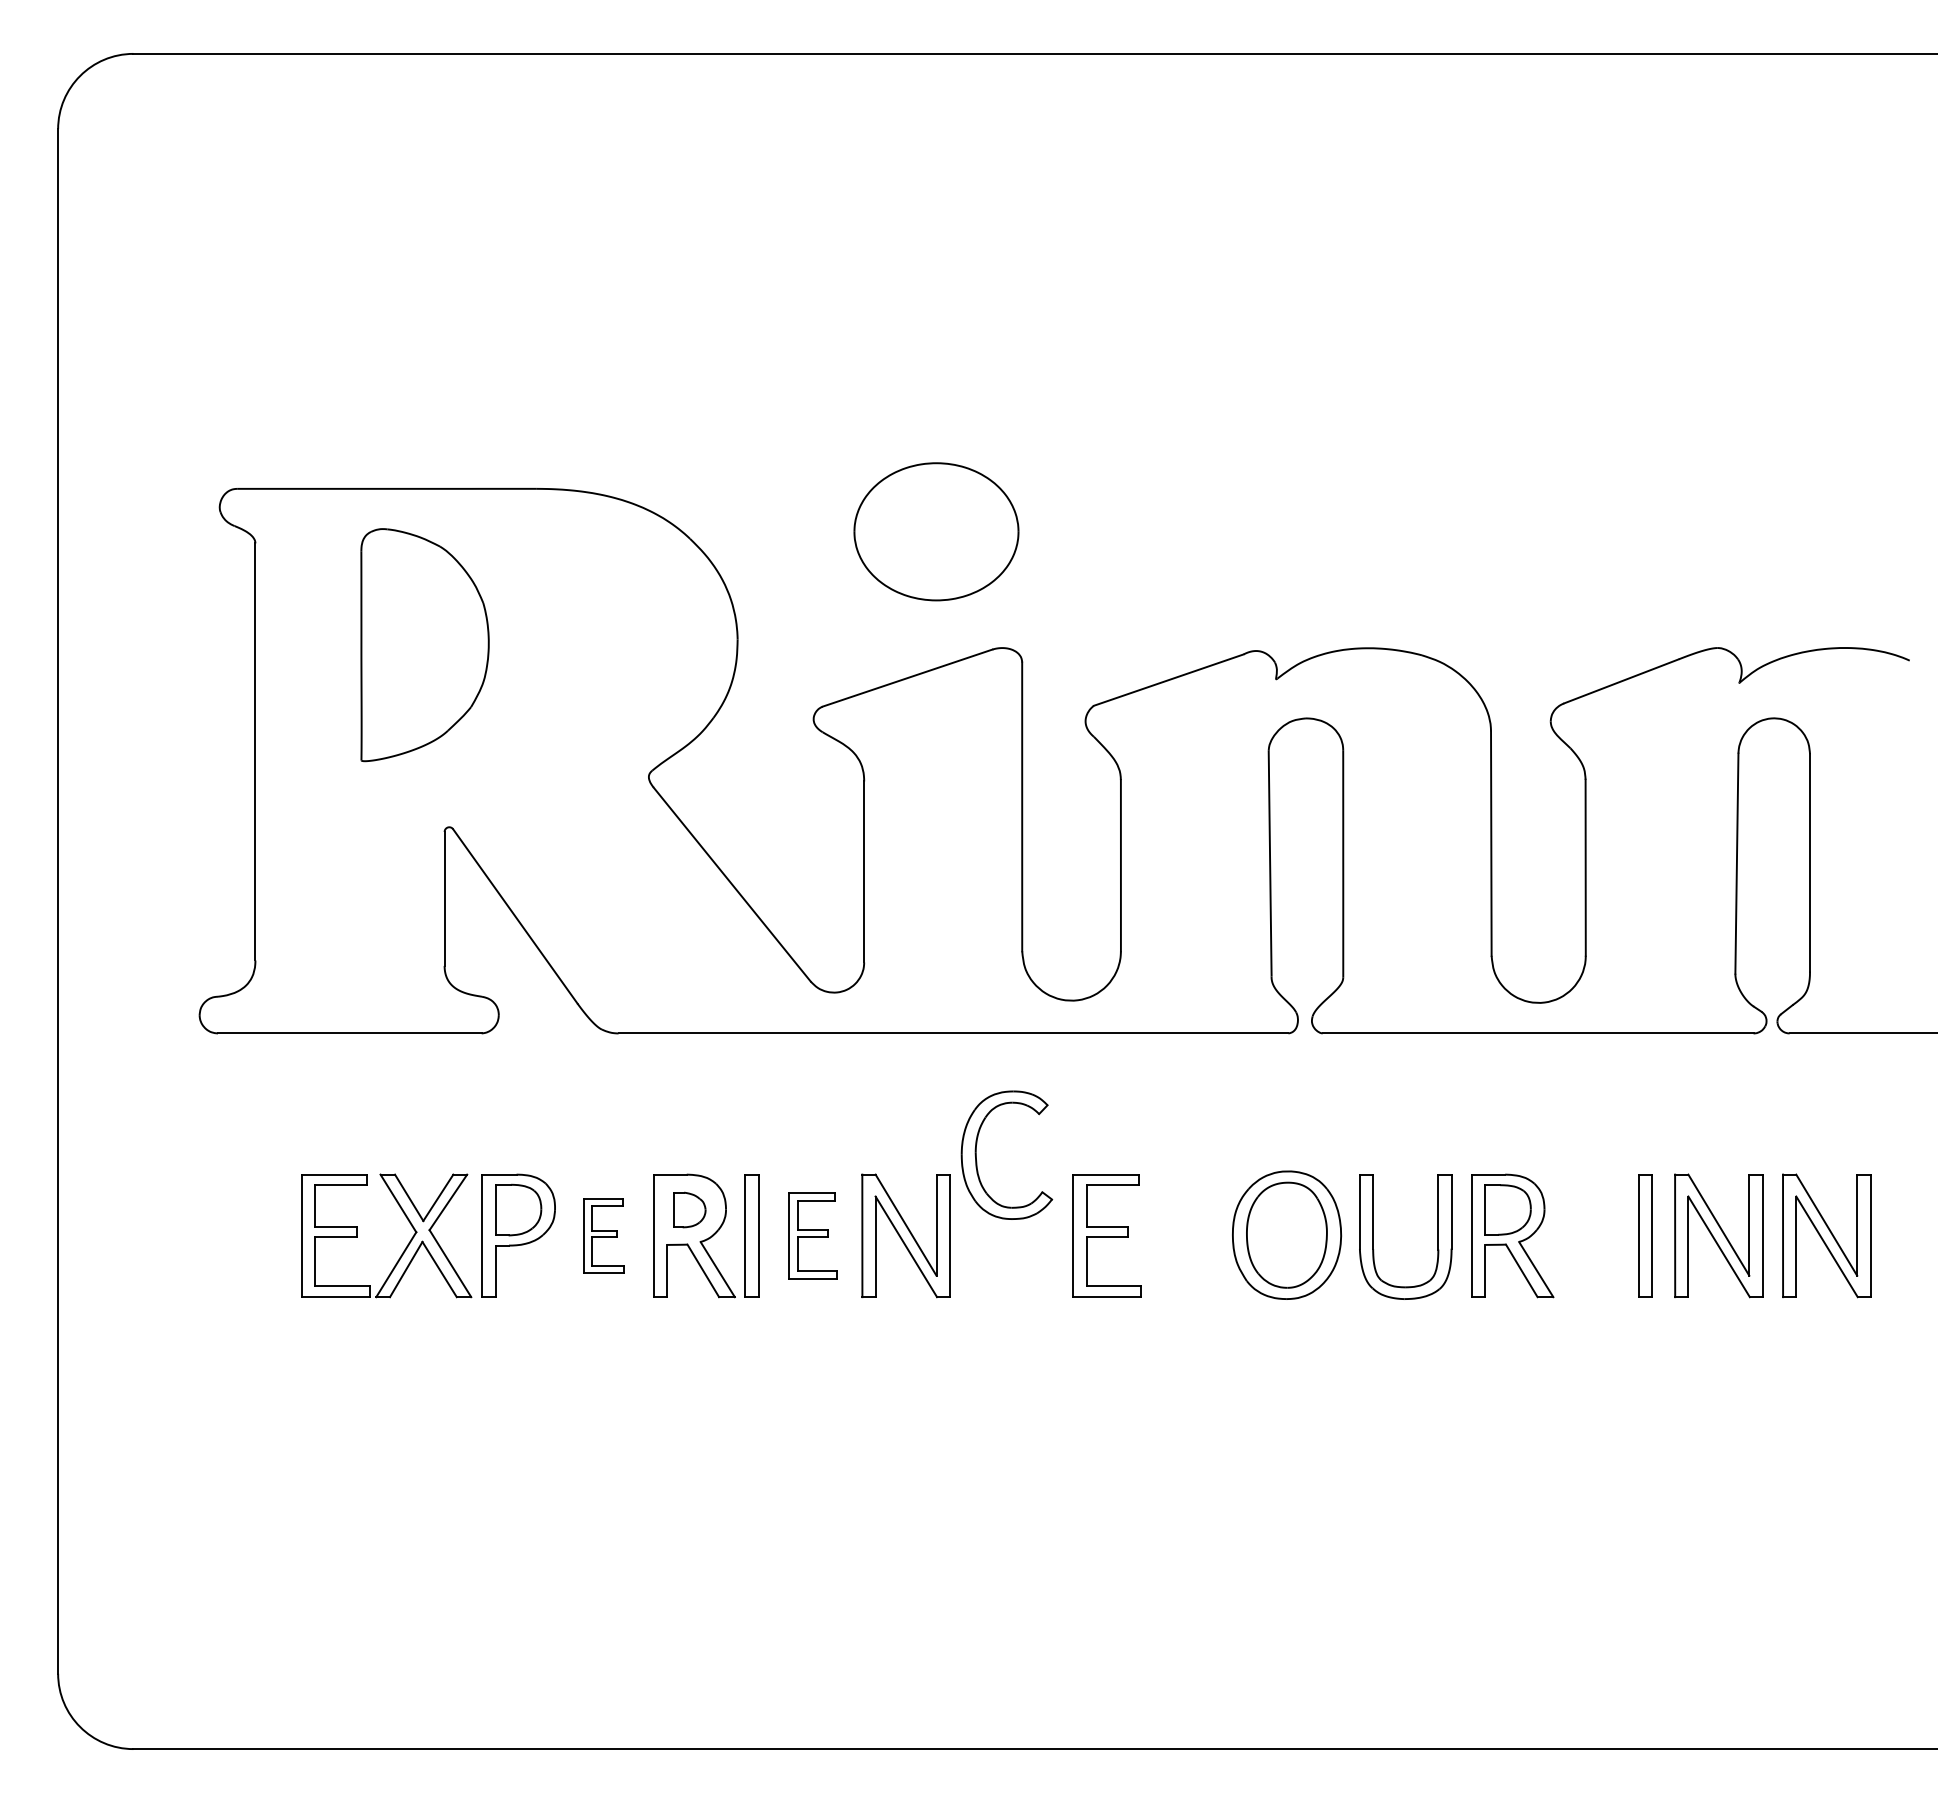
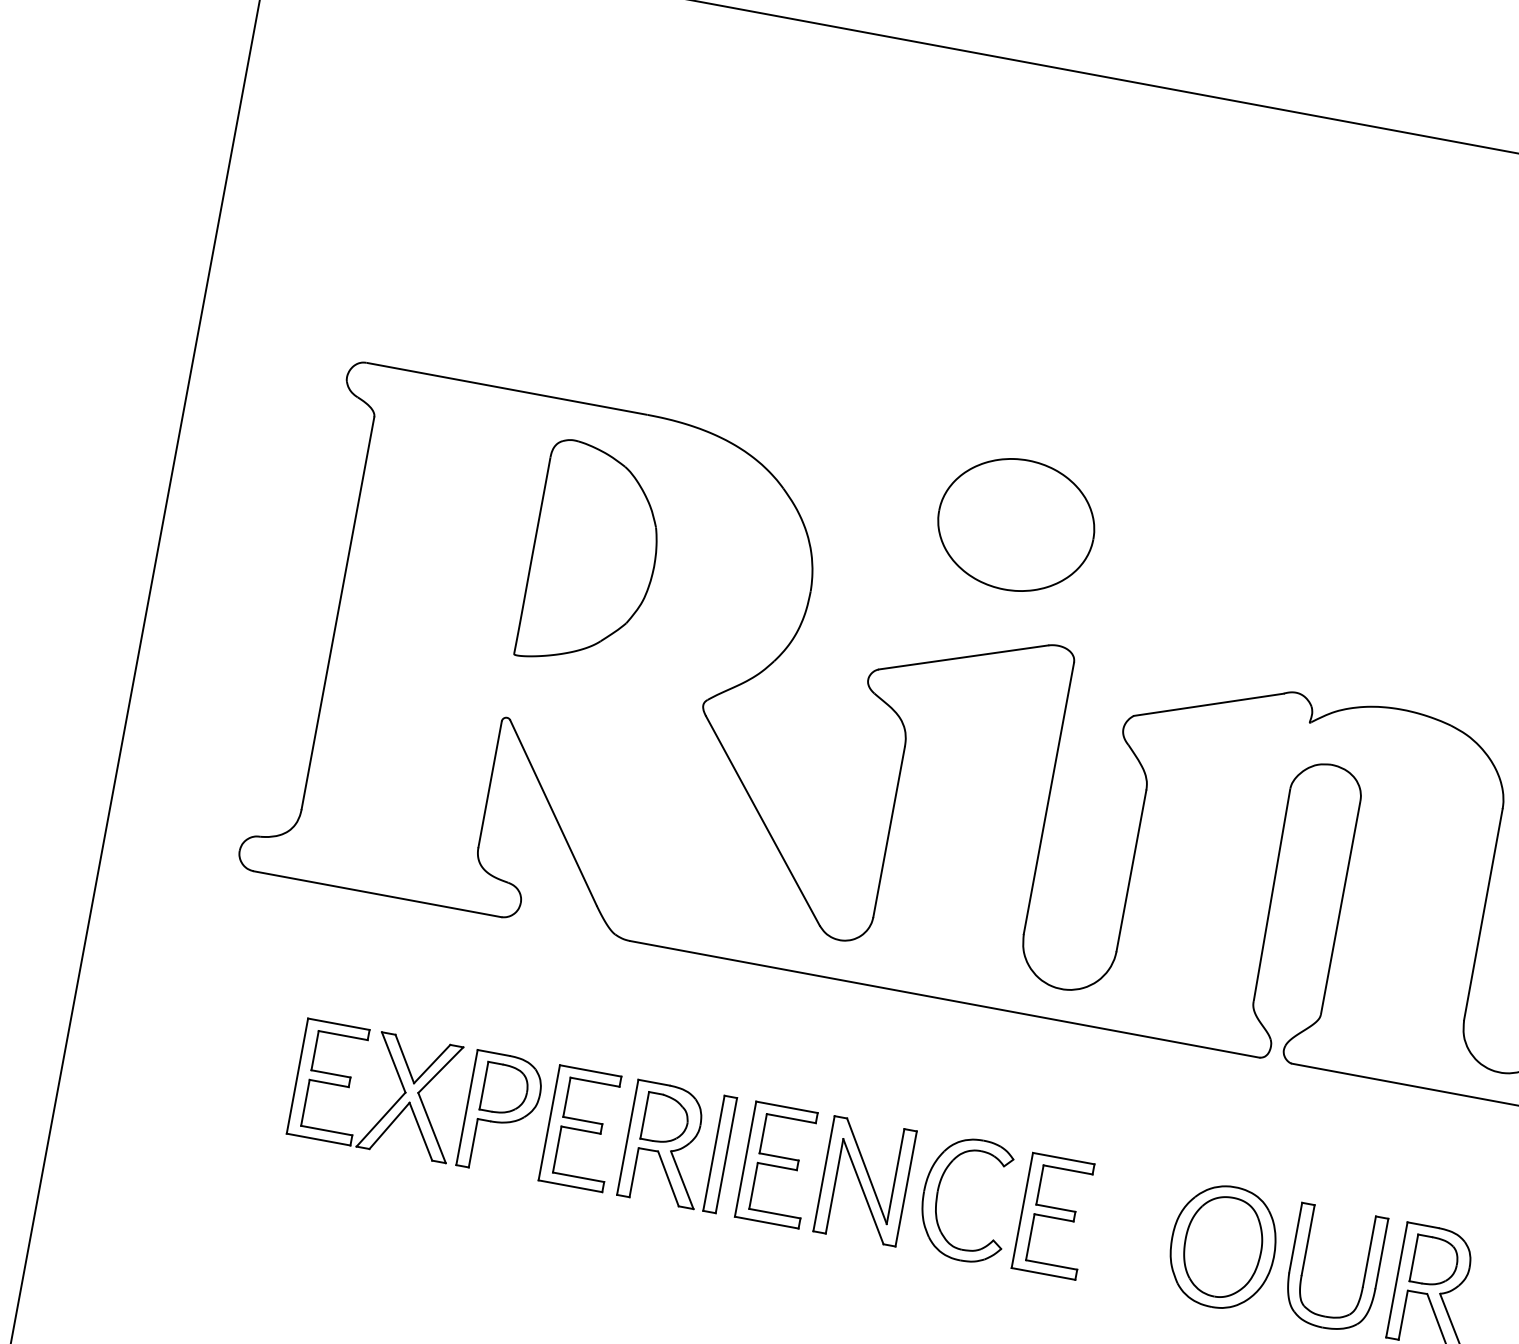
part: (424, 645) -> (593, 557), moved
part: (977, 1161) -> (937, 1200), moved
part: (689, 1209) -> (666, 1118), size x1.43
part: (603, 1235) -> (580, 1128), size x1.67
part: (812, 1235) -> (777, 1164), size x1.43

